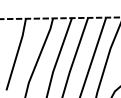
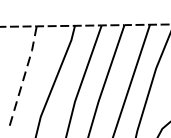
line: (17, 54) -> (24, 76), solid -> dashed

